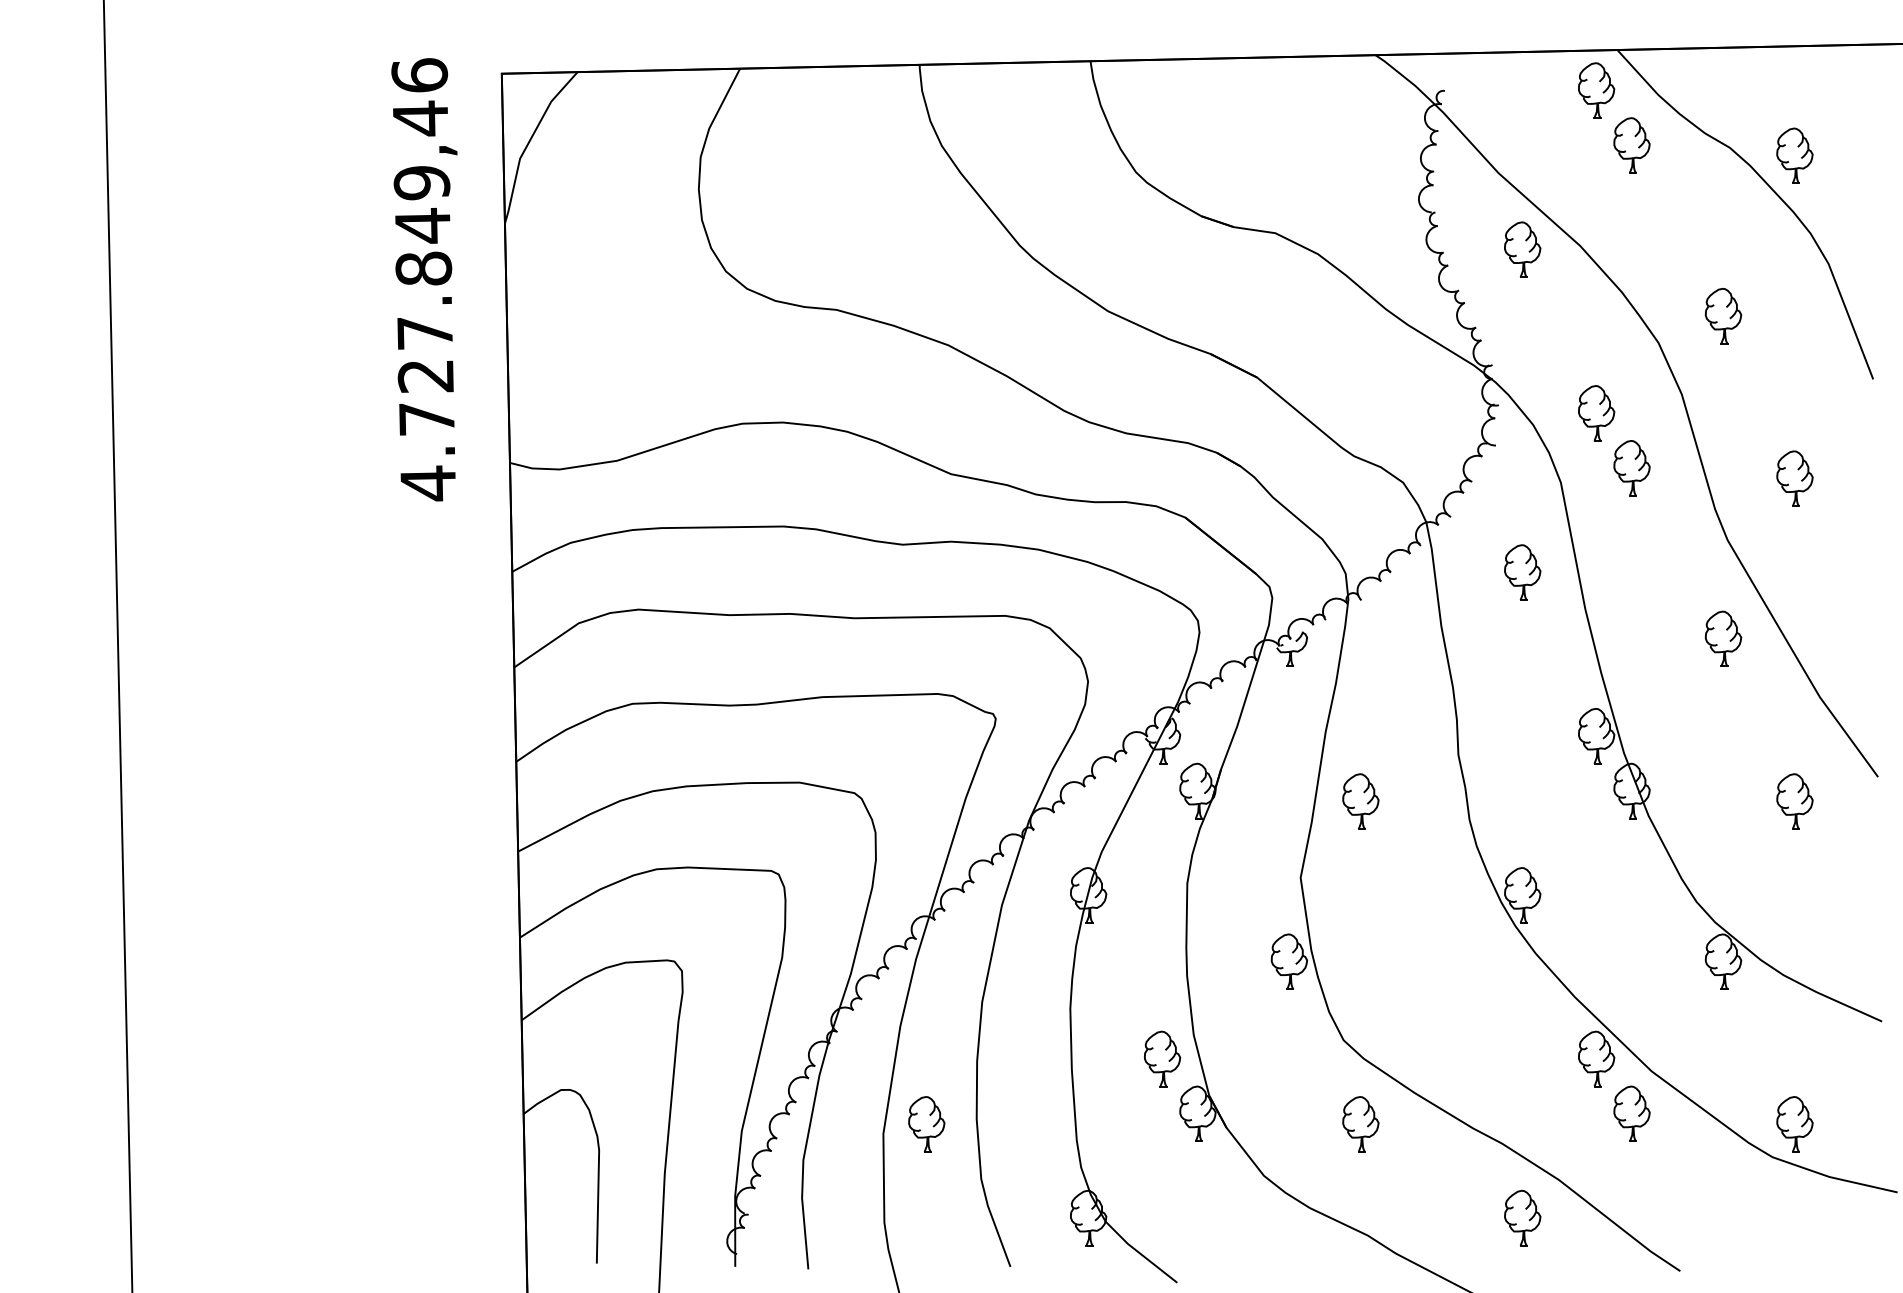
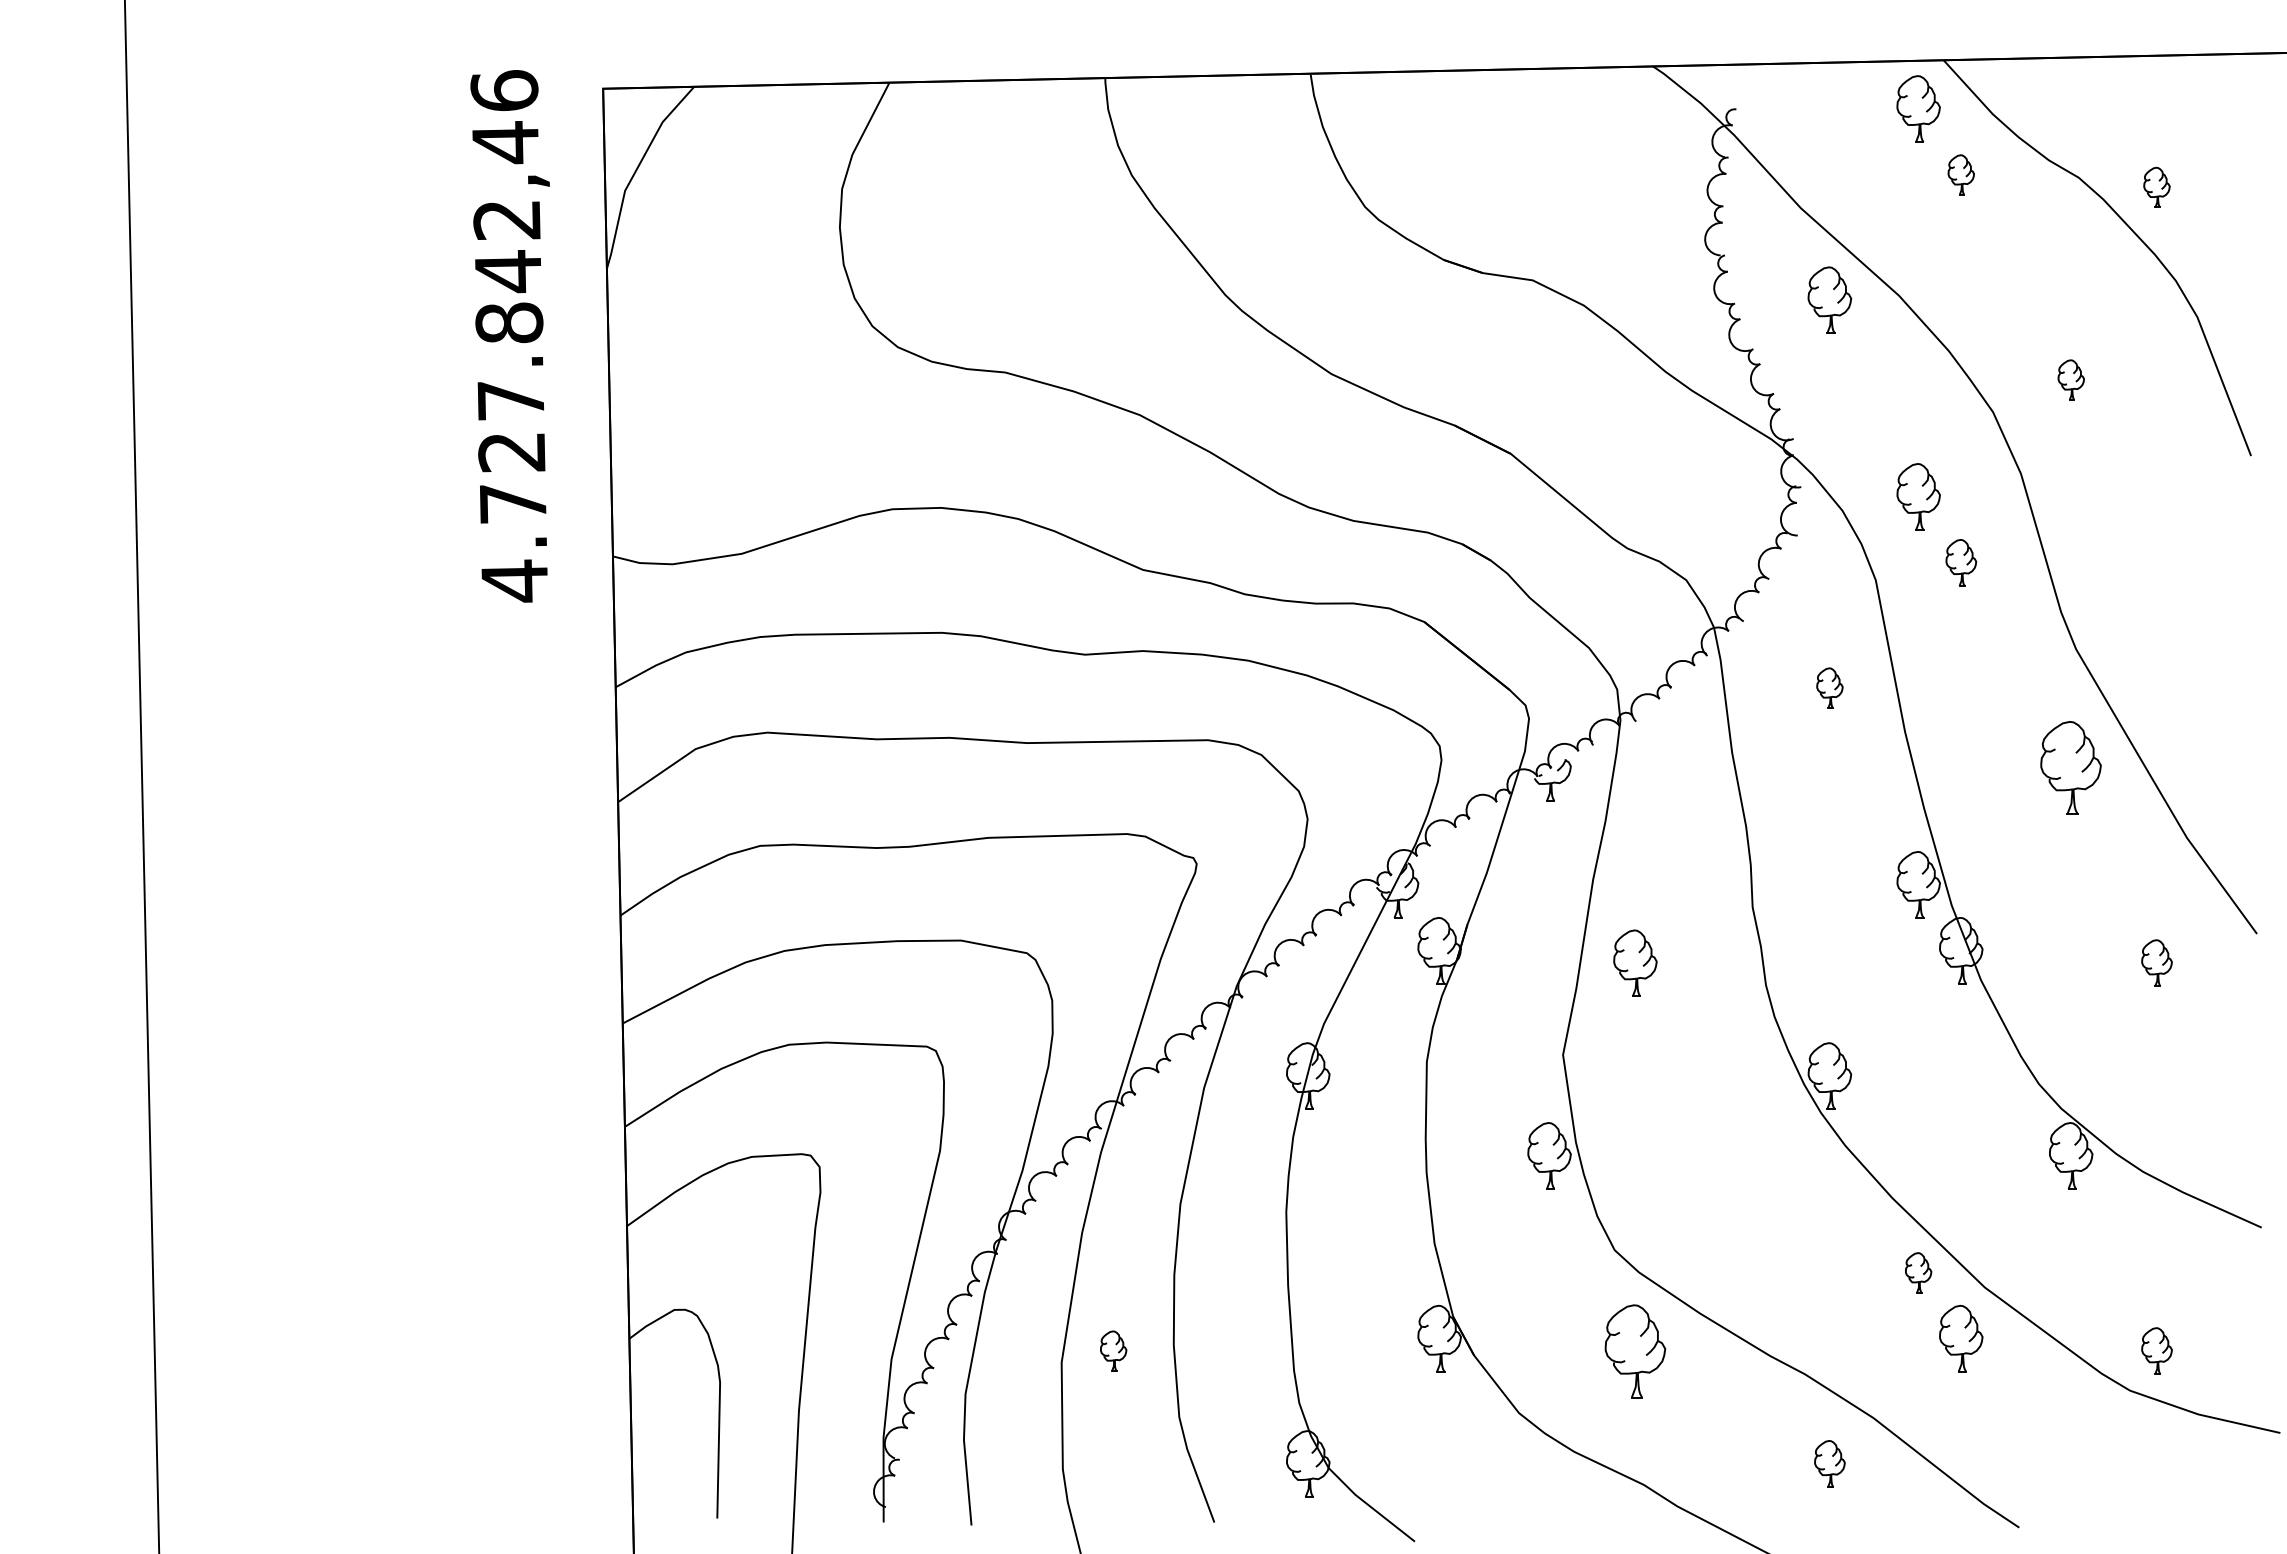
part: (1632, 145) -> (1961, 174), size x0.6
part: (1794, 155) -> (2156, 187), size x0.6
text: (422, 182) -> (507, 219), 4.727.849,46 -> 4.727.842,46
part: (1723, 315) -> (2071, 379), size x0.6
part: (1632, 467) -> (1961, 562), size x0.7
part: (1794, 477) -> (2156, 574), removed
part: (1522, 572) -> (1829, 687), size x0.6
part: (1723, 638) -> (2071, 767), size x1.4
part: (1794, 800) -> (2156, 962), size x0.7
part: (1162, 1058) -> (1397, 1272), removed
part: (1596, 1058) -> (1918, 1272), size x0.6
part: (926, 1123) -> (1113, 1350), size x0.6
part: (1360, 1123) -> (1635, 1350), size x1.4
part: (1794, 1123) -> (2156, 1350), size x0.7
part: (1522, 1217) -> (1829, 1463), size x0.7

